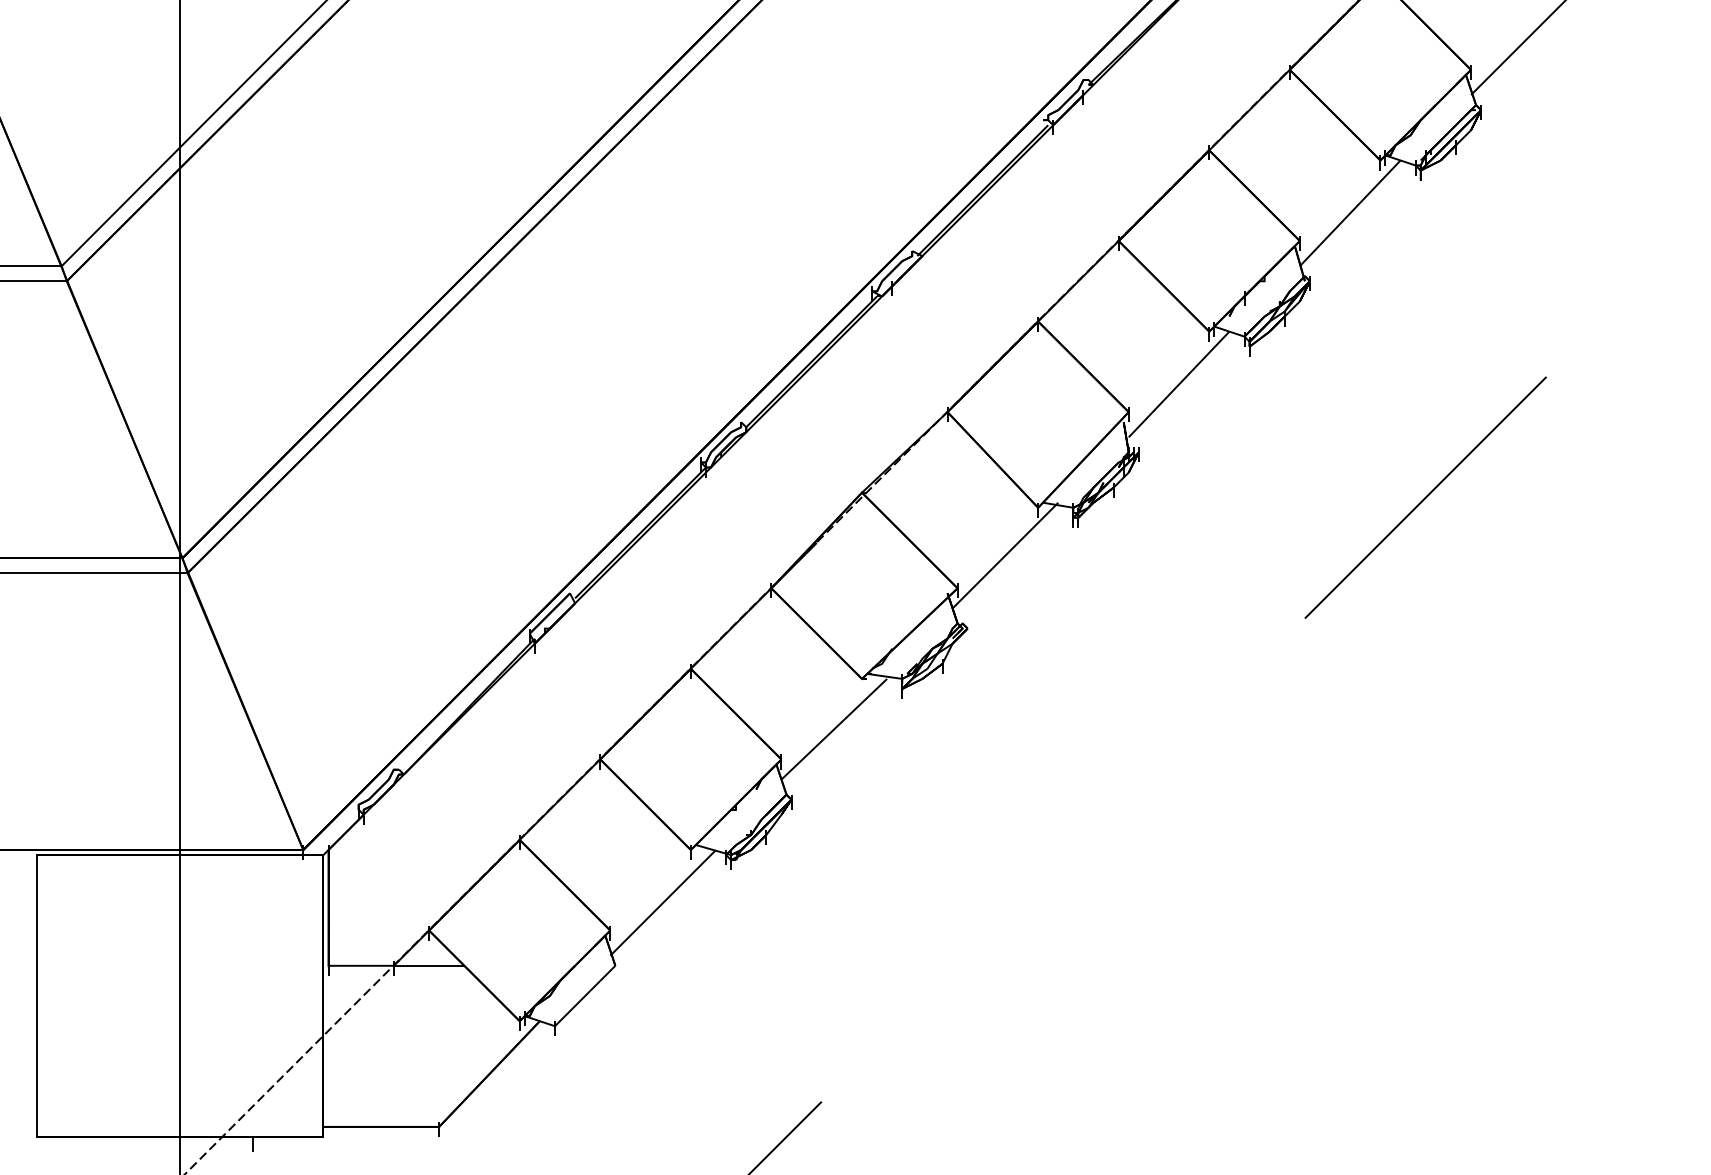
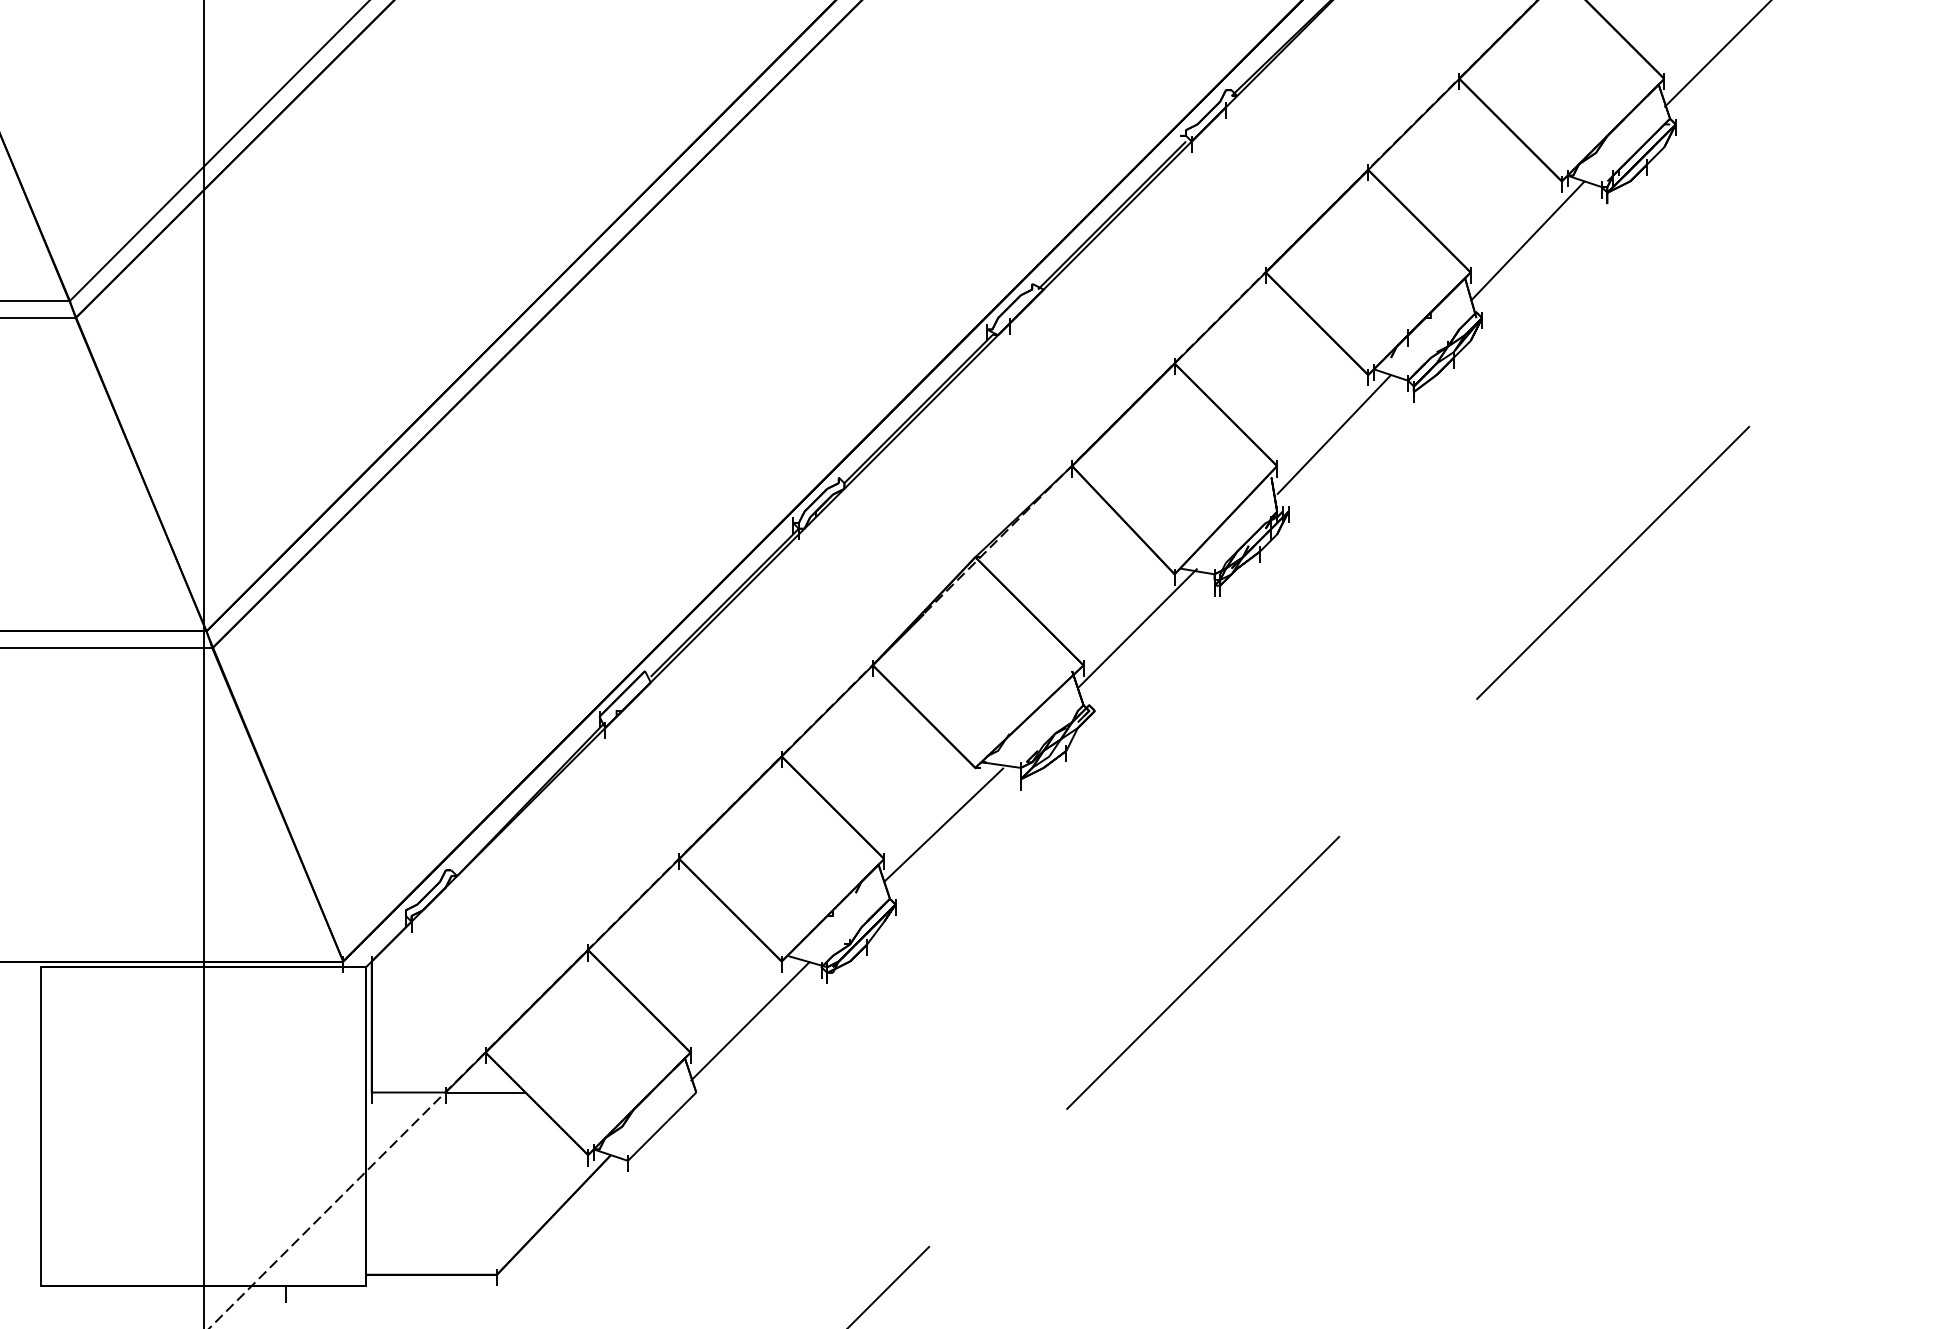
line: (1063, 859) -> (1203, 972), added

